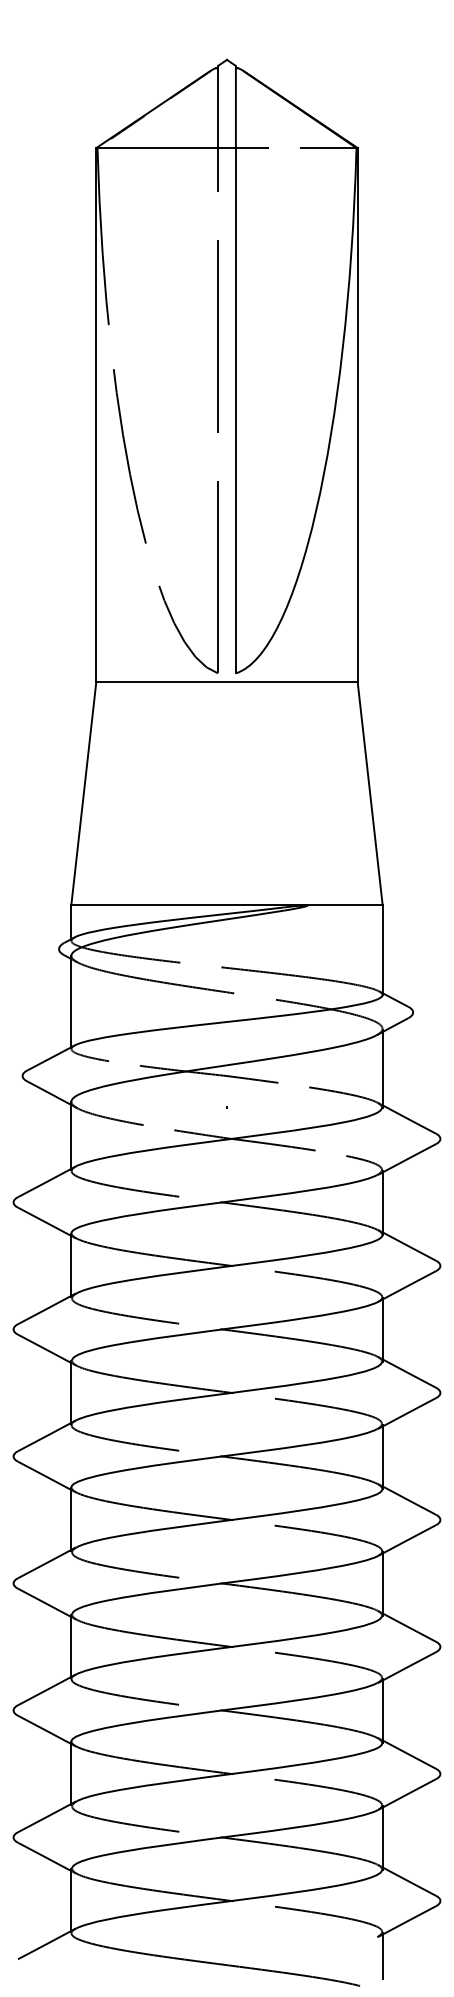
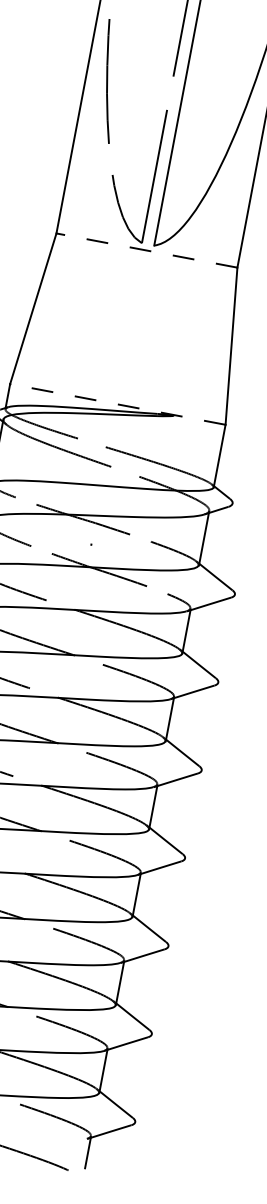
line: (226, 682) -> (146, 250), solid -> dashed
line: (226, 904) -> (117, 404), solid -> dashed

